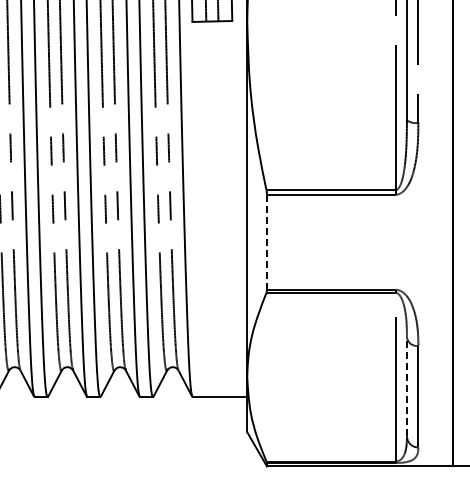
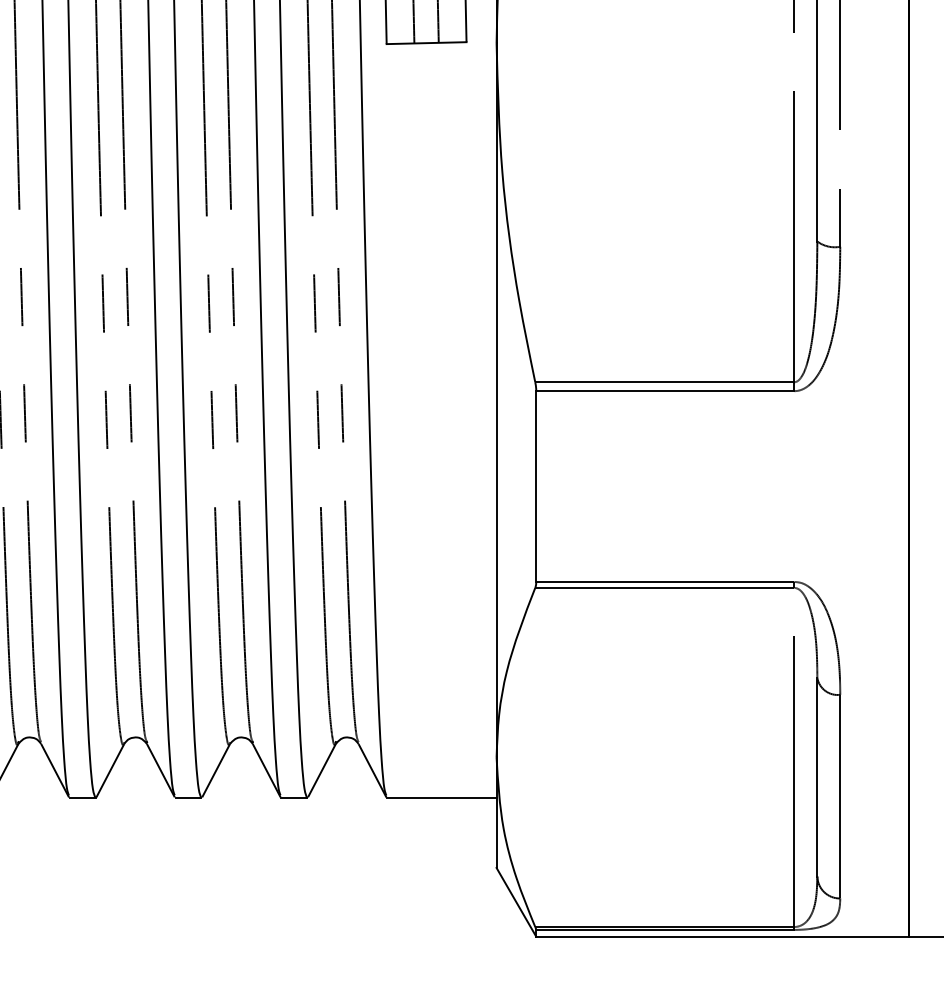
line: (267, 242) -> (537, 486), dashed -> solid
line: (406, 386) -> (816, 776), dashed -> solid

